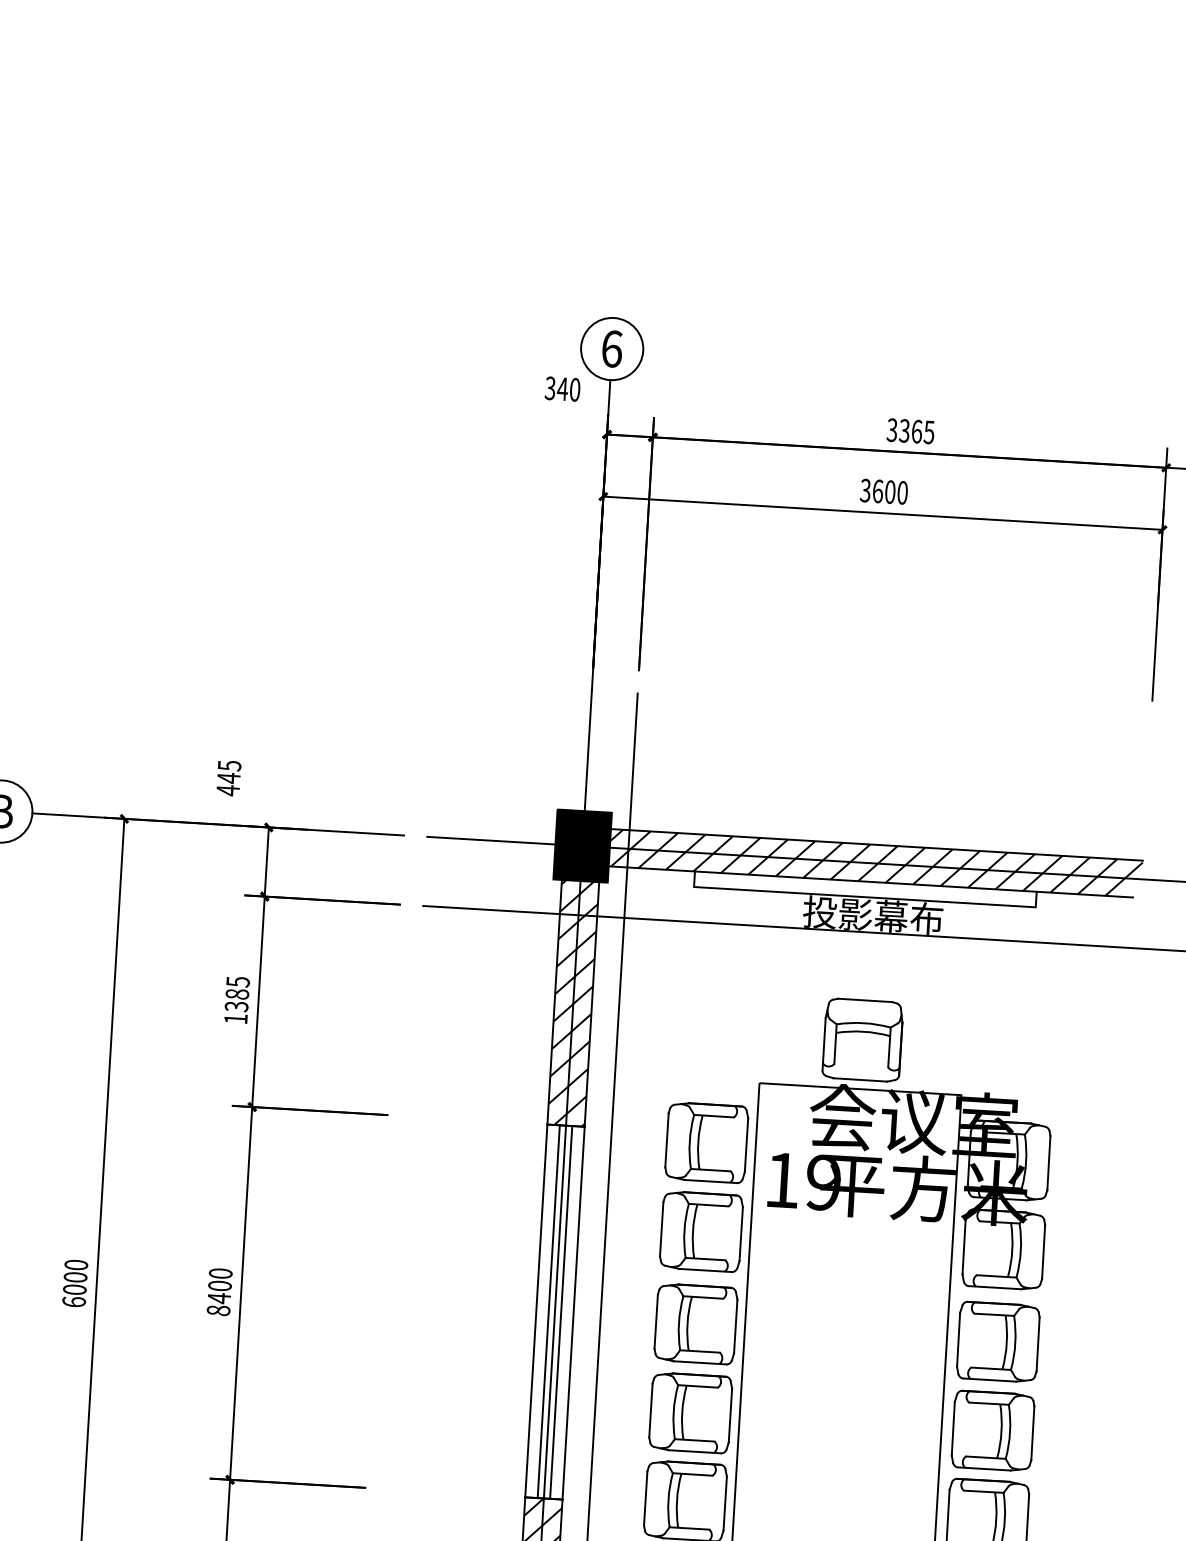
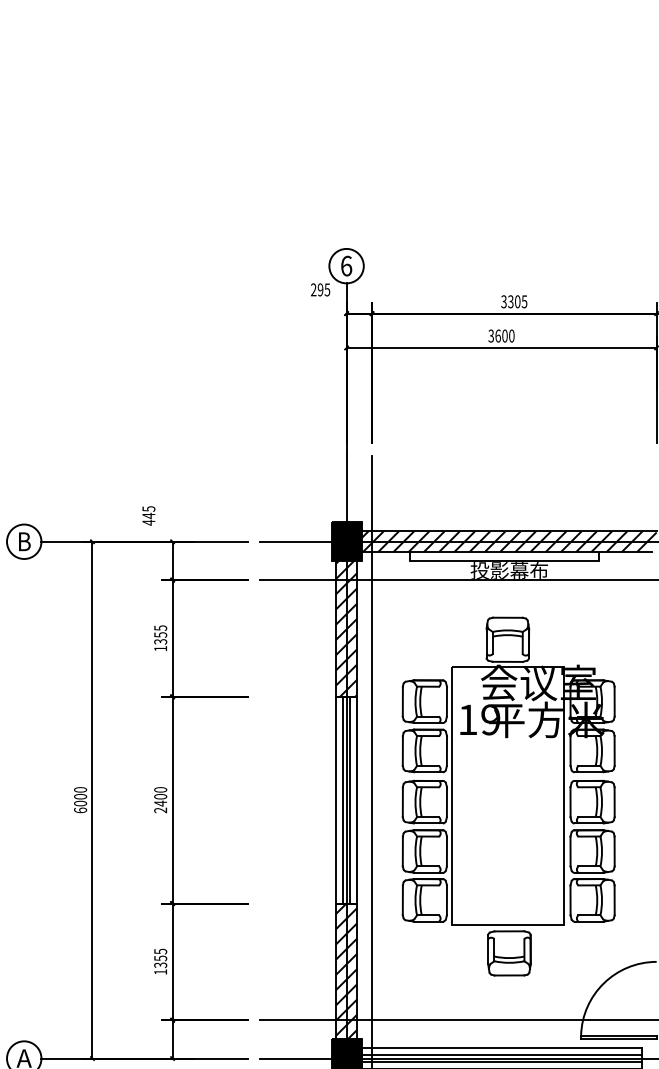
text: (562, 388) -> (320, 289), 340 -> 295
text: (916, 431) -> (517, 301), 3365 -> 3305
text: (237, 993) -> (160, 634), 1385 -> 1355
text: (218, 1310) -> (160, 810), 8400 -> 2400

